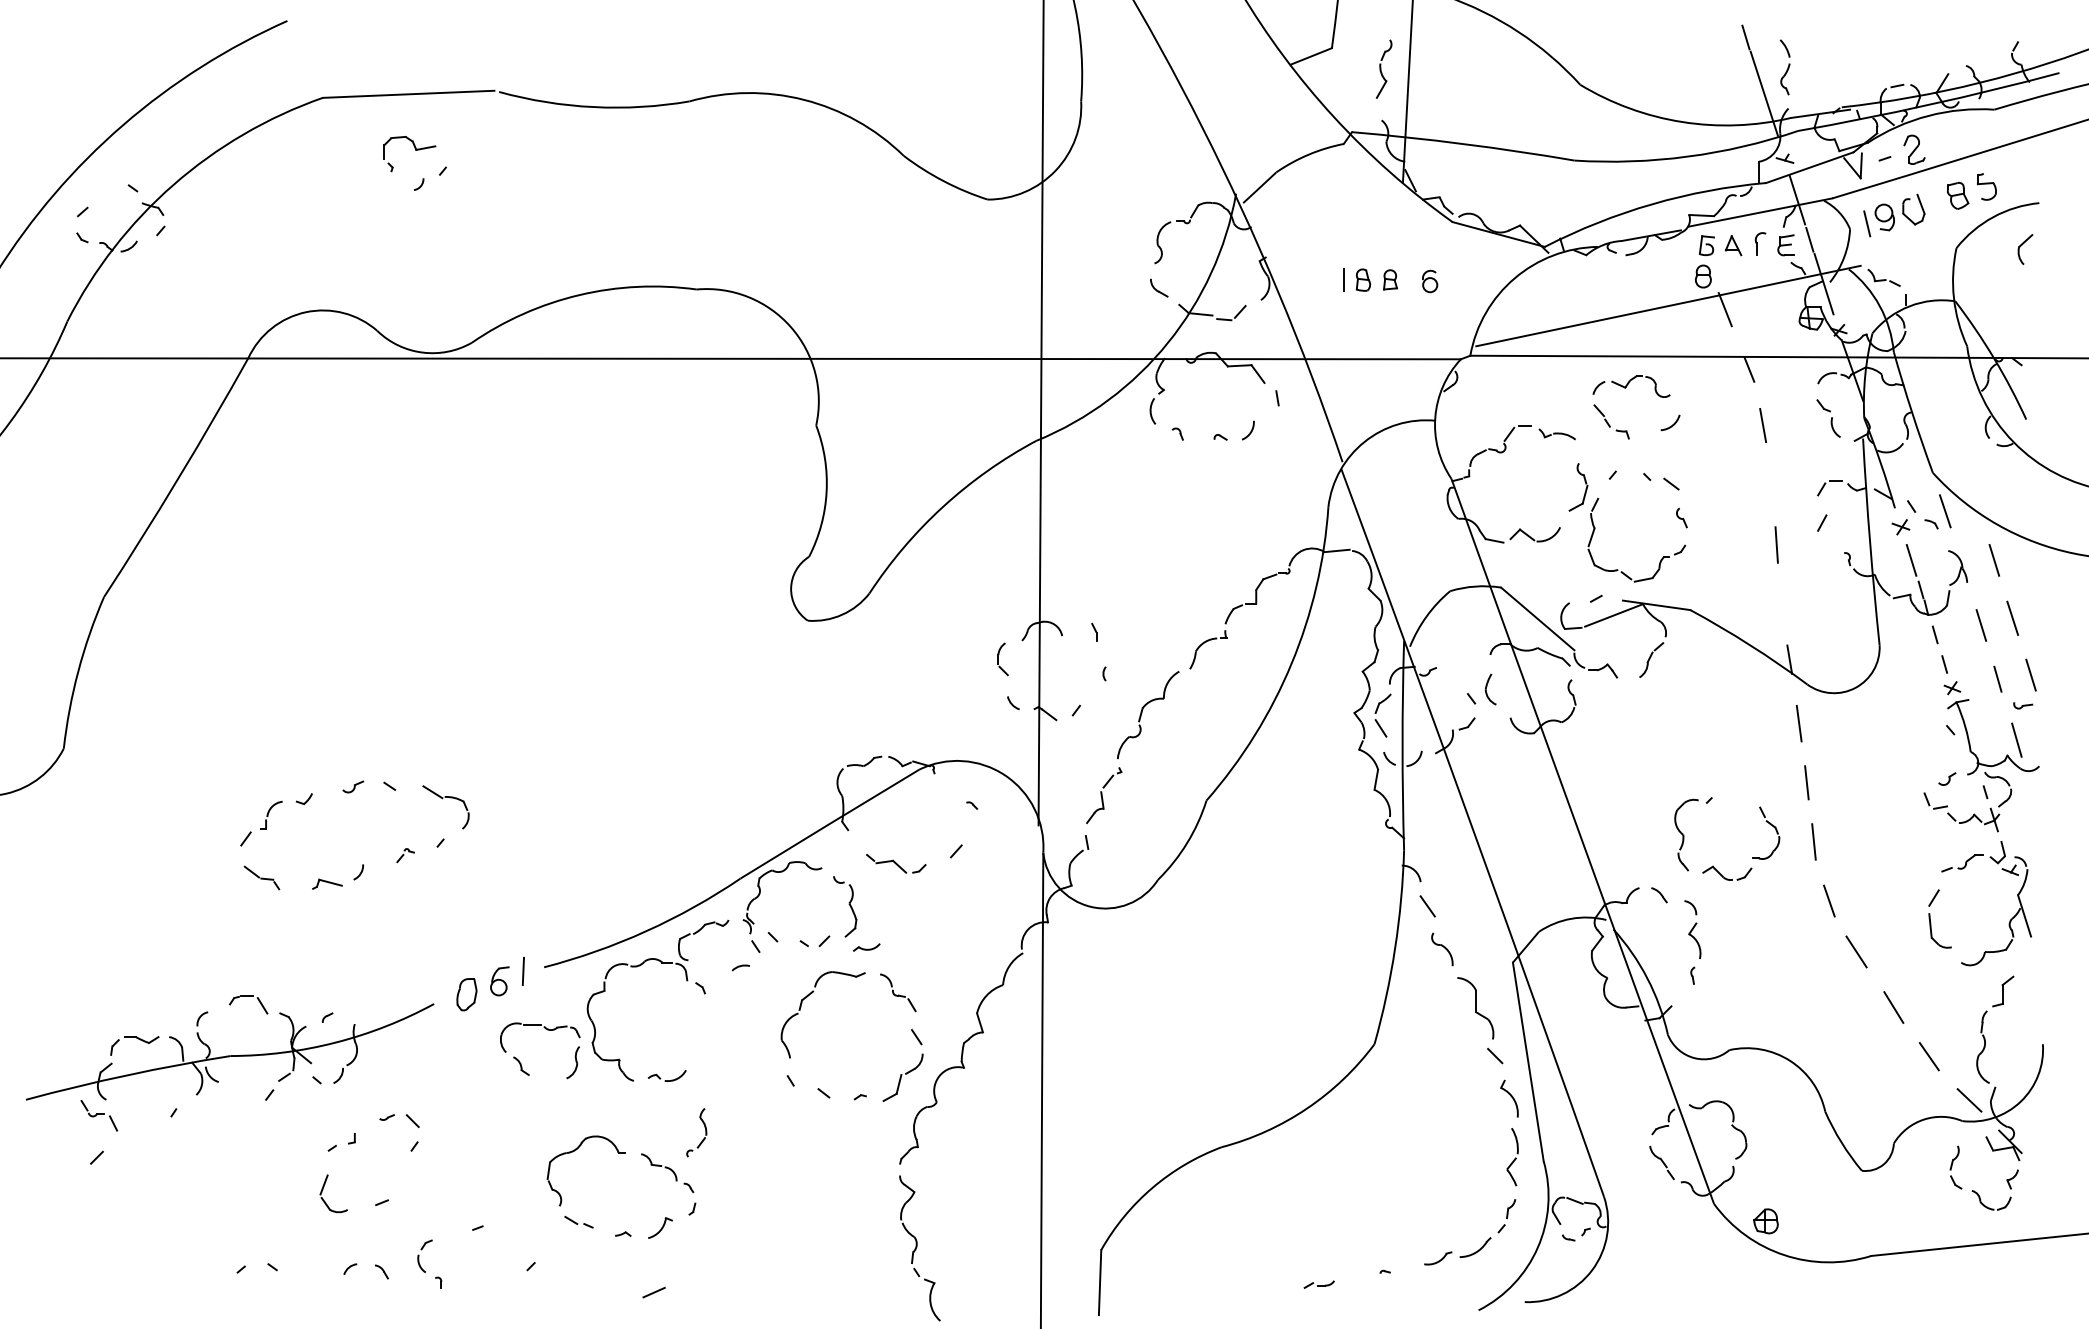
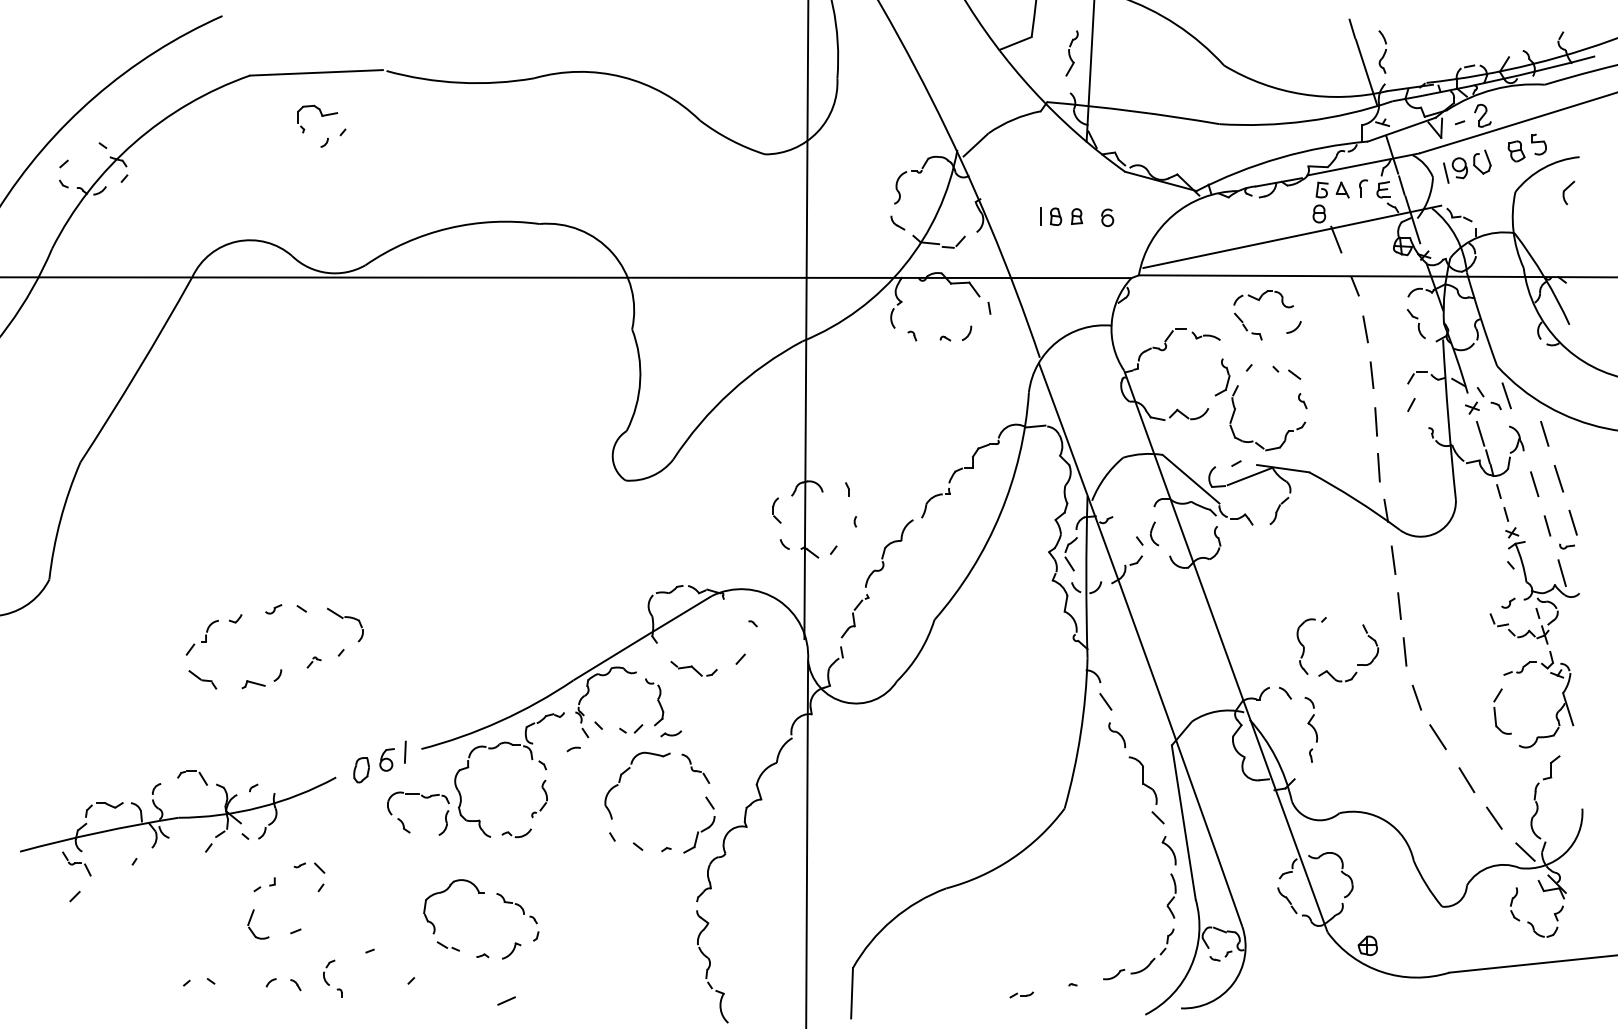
line: (1771, 484) -> (1372, 375), added
line: (1780, 603) -> (1379, 467), added
part: (705, 1132) -> (546, 798), moved

